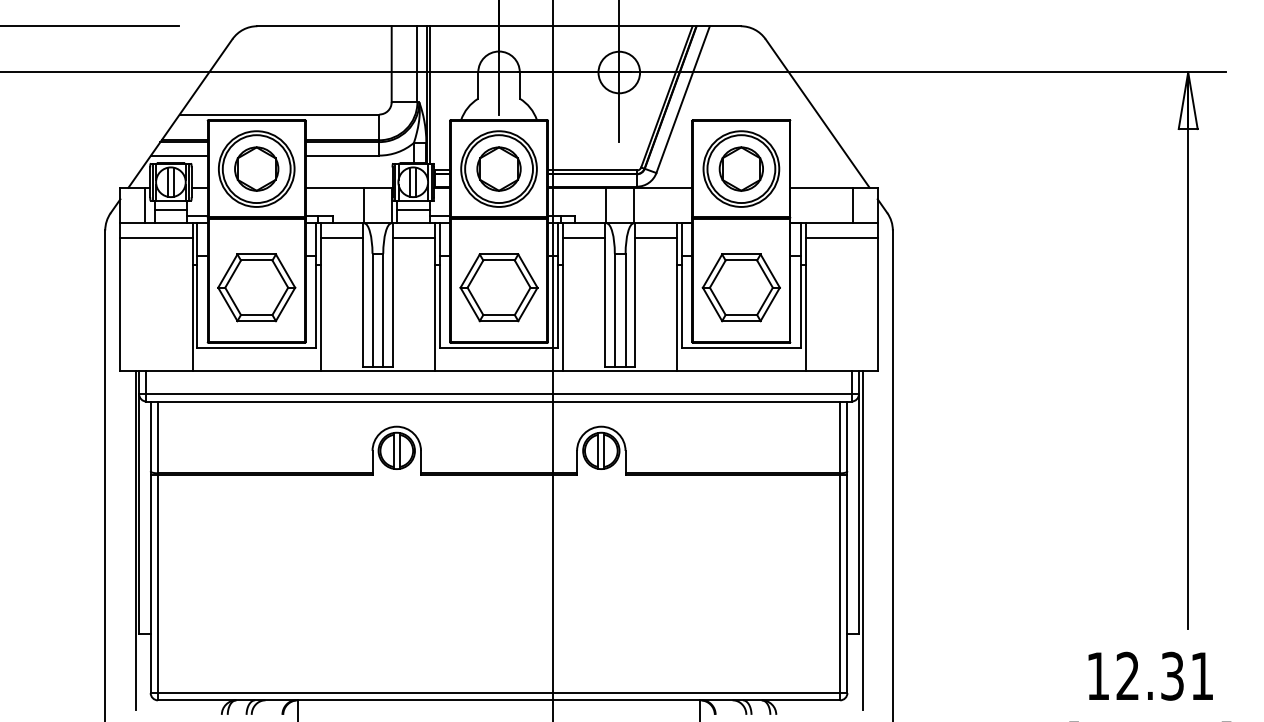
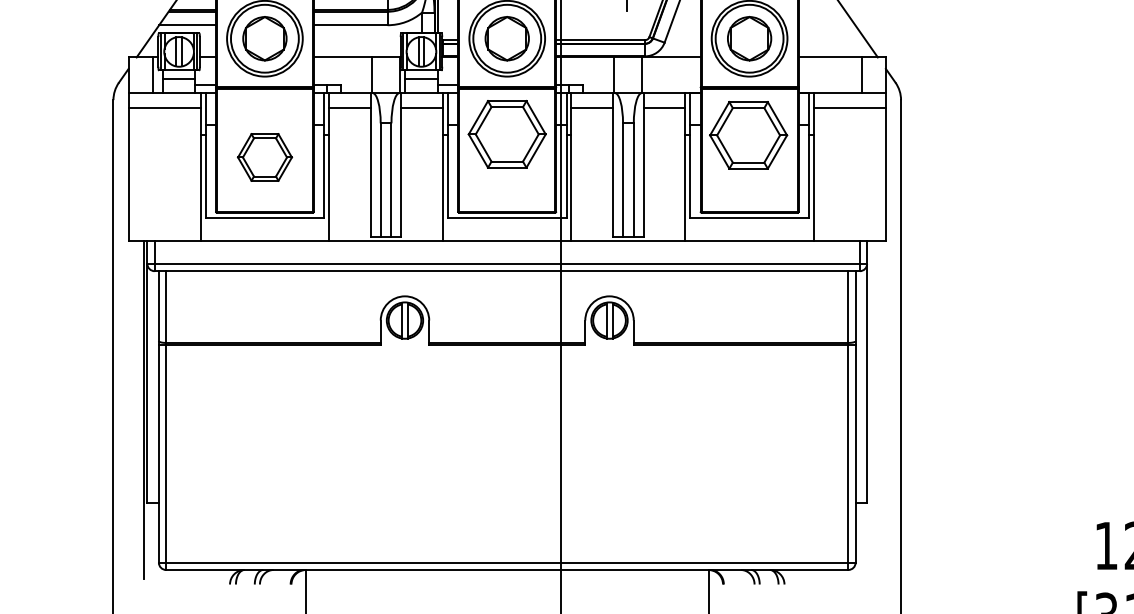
part: (256, 287) -> (264, 157), size x0.7
part: (498, 287) -> (506, 134), moved
part: (740, 287) -> (747, 135), moved
line: (862, 540) -> (870, 410), removed

